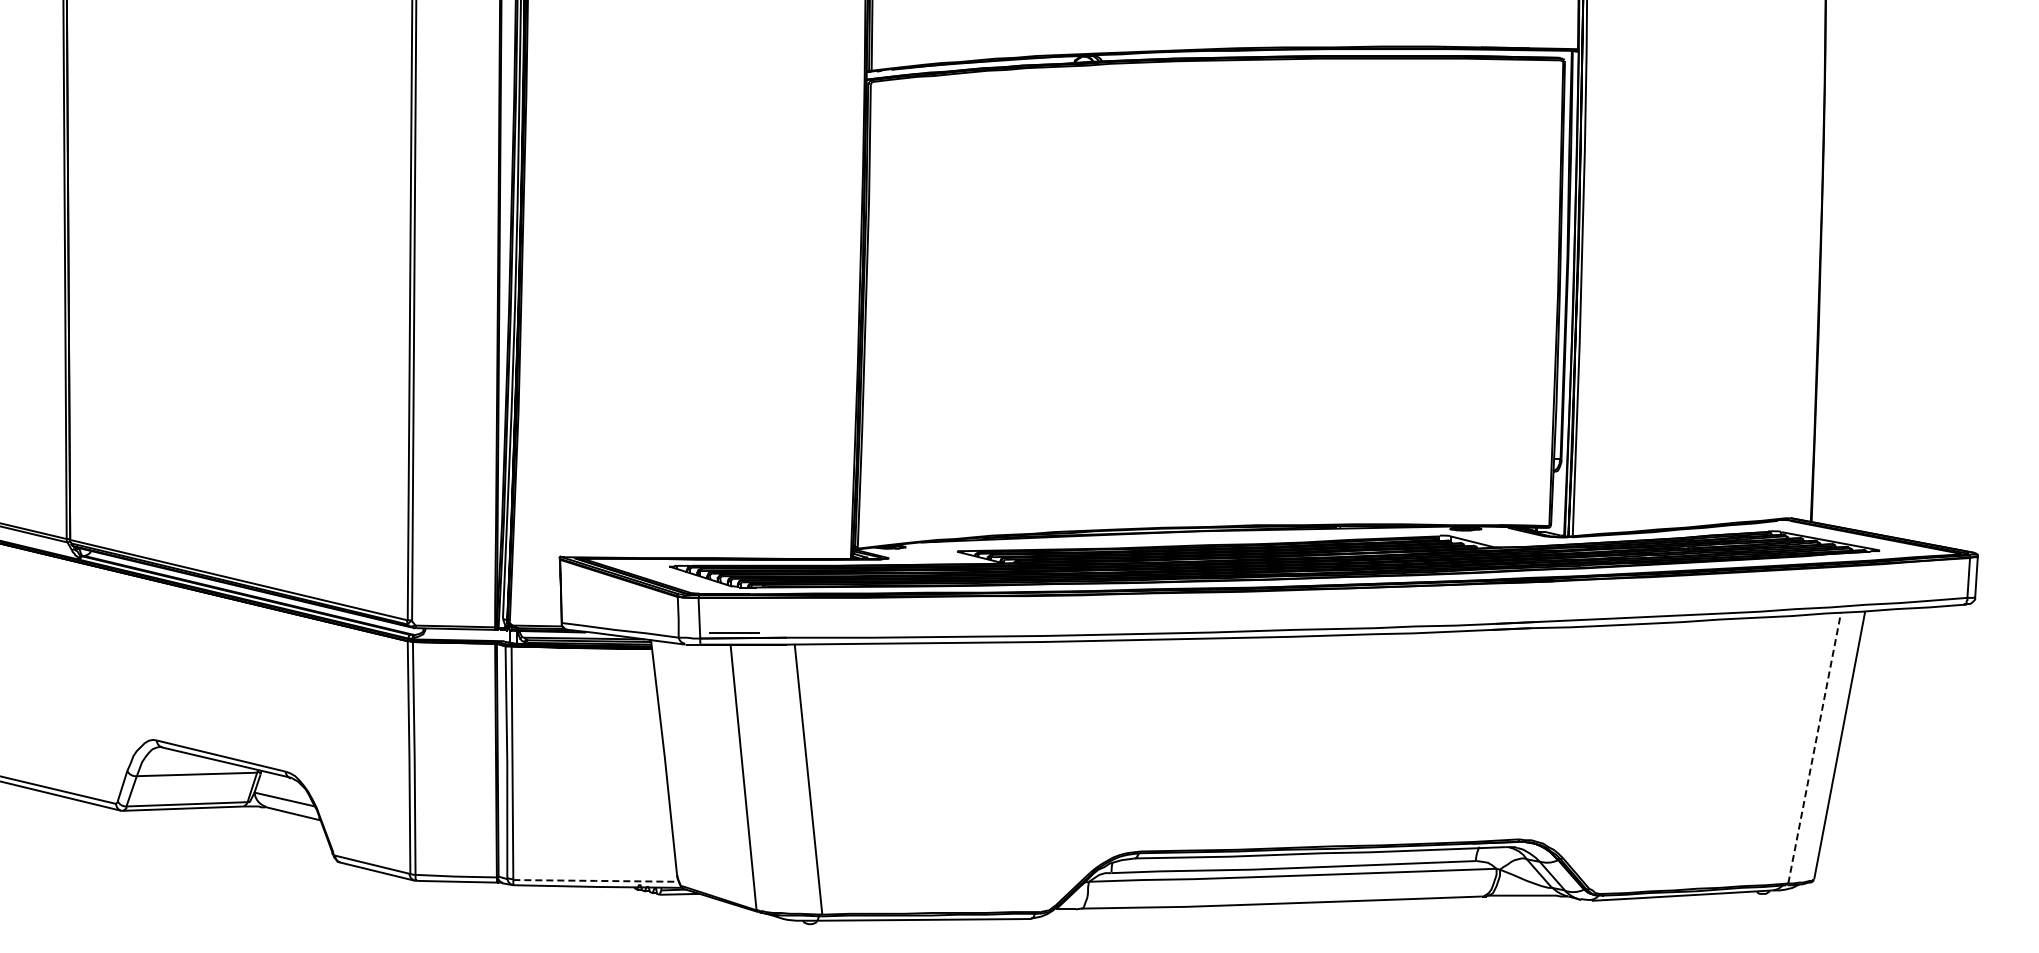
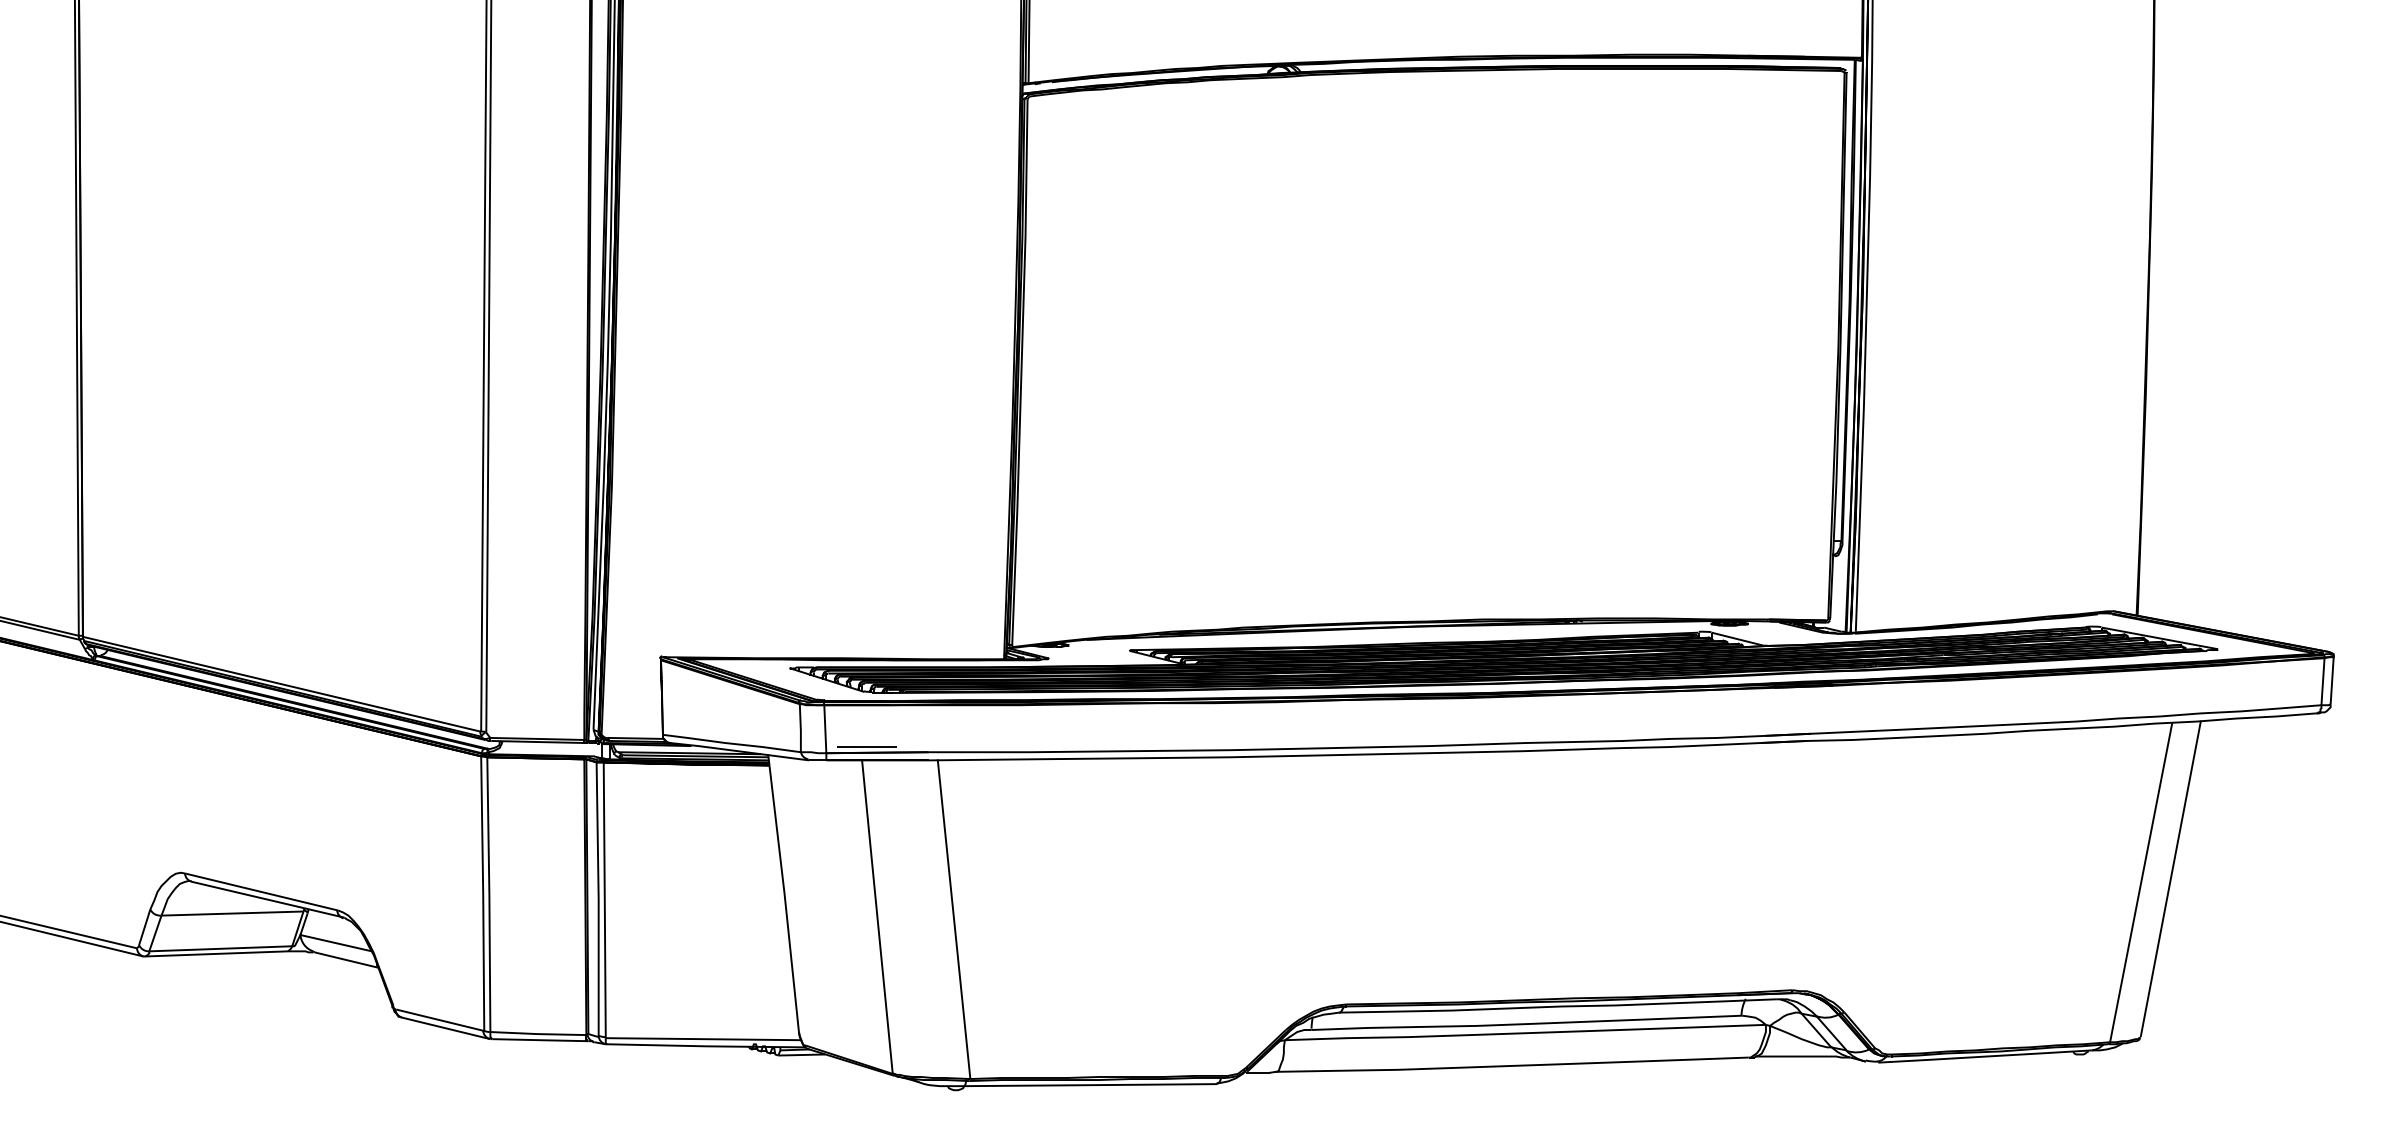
line: (1814, 748) -> (2141, 882), dashed -> solid
line: (595, 880) -> (702, 1038), dashed -> solid

